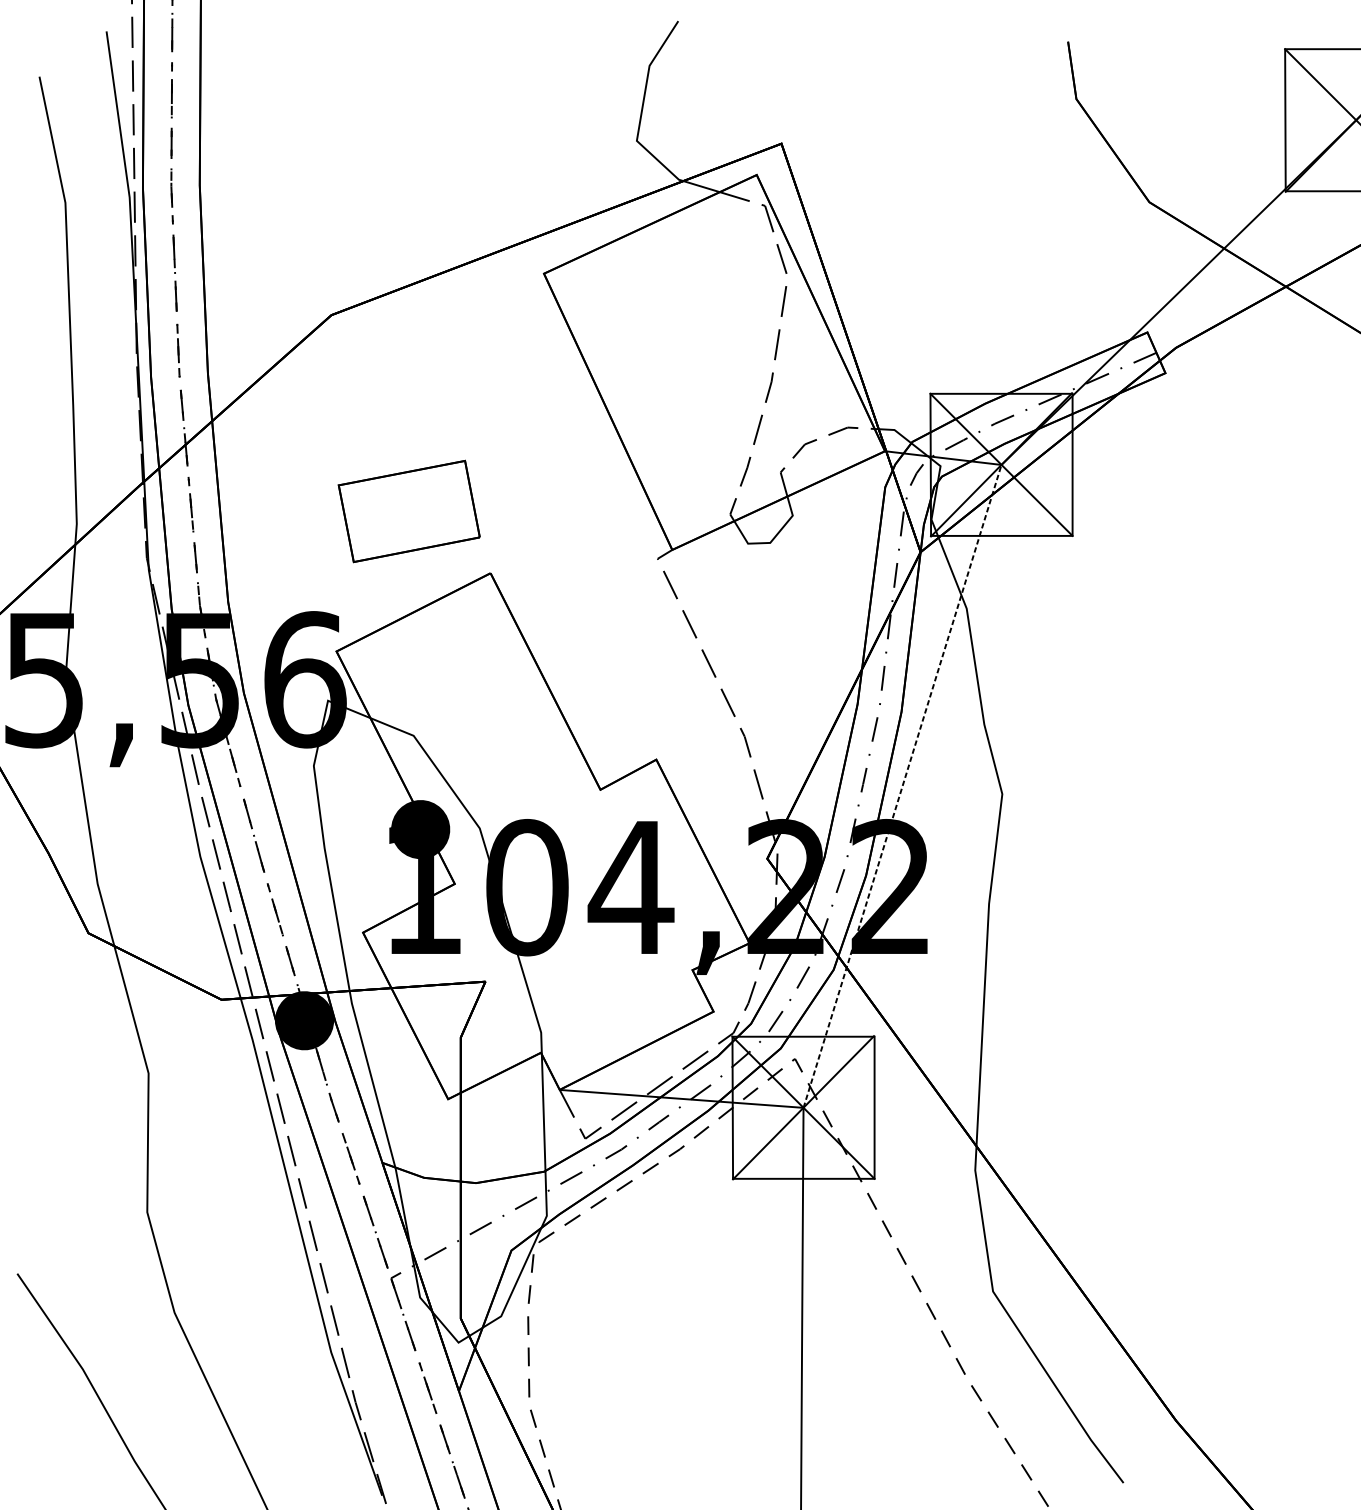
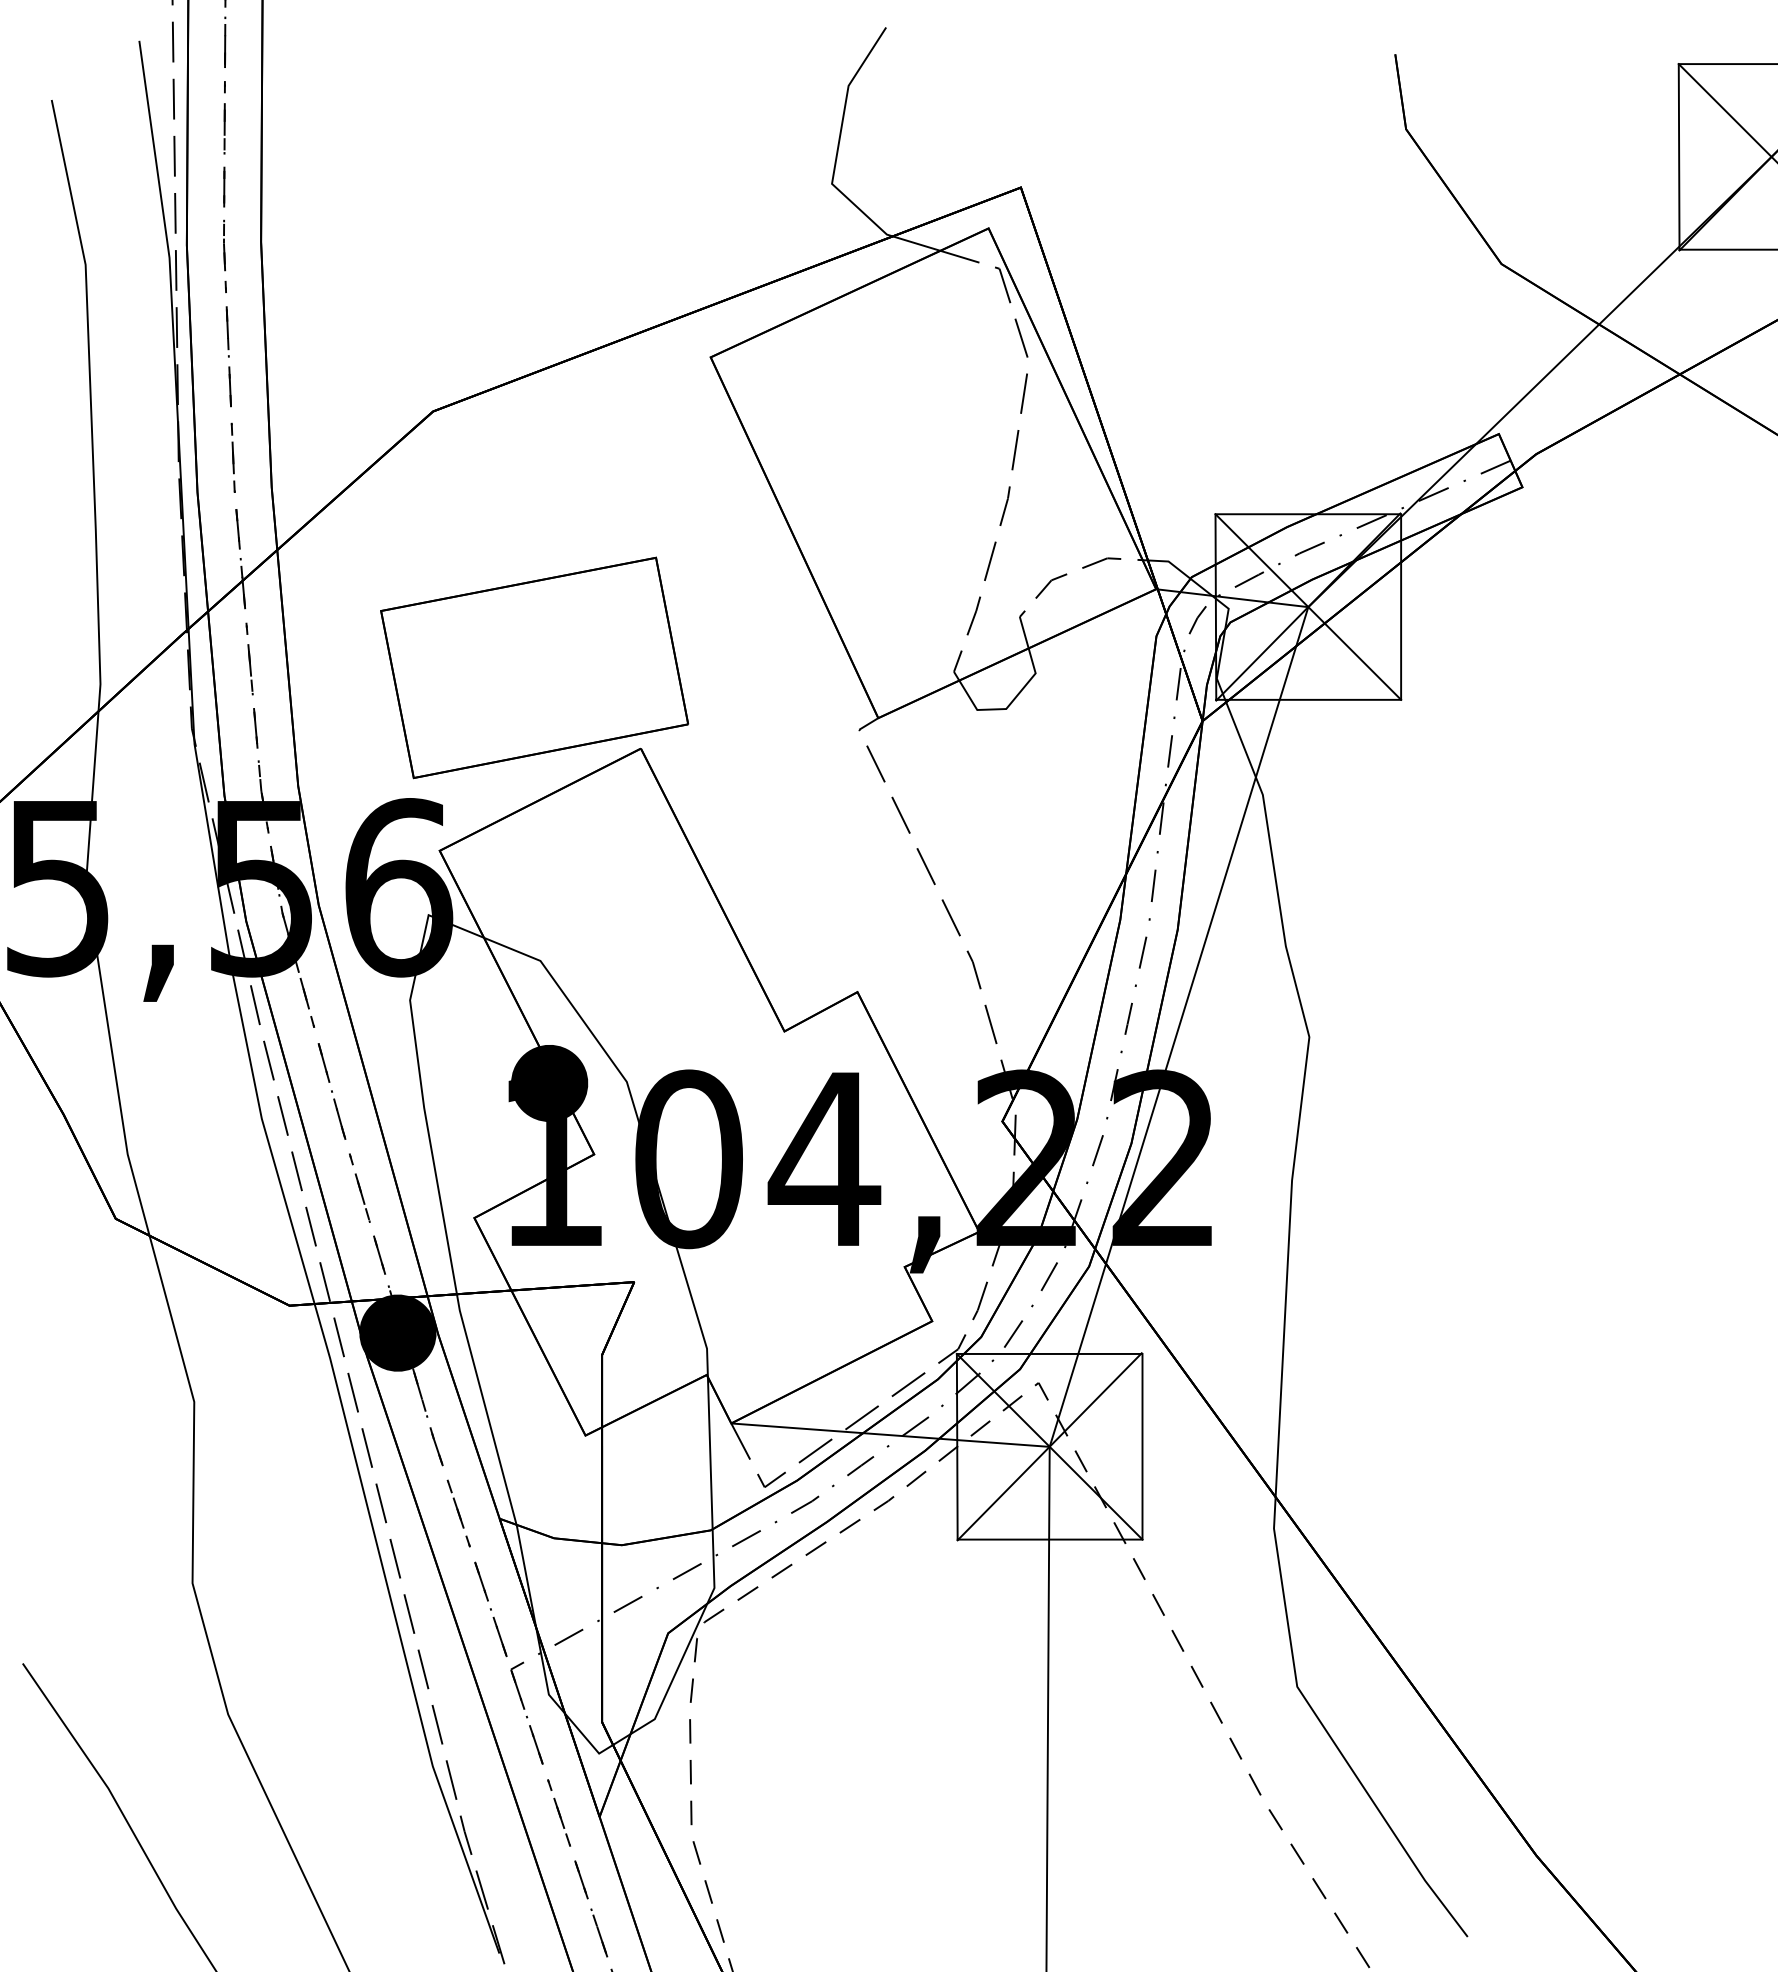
part: (409, 511) -> (534, 667), size x1.67
line: (902, 786) -> (1179, 1026), dashed -> solid

